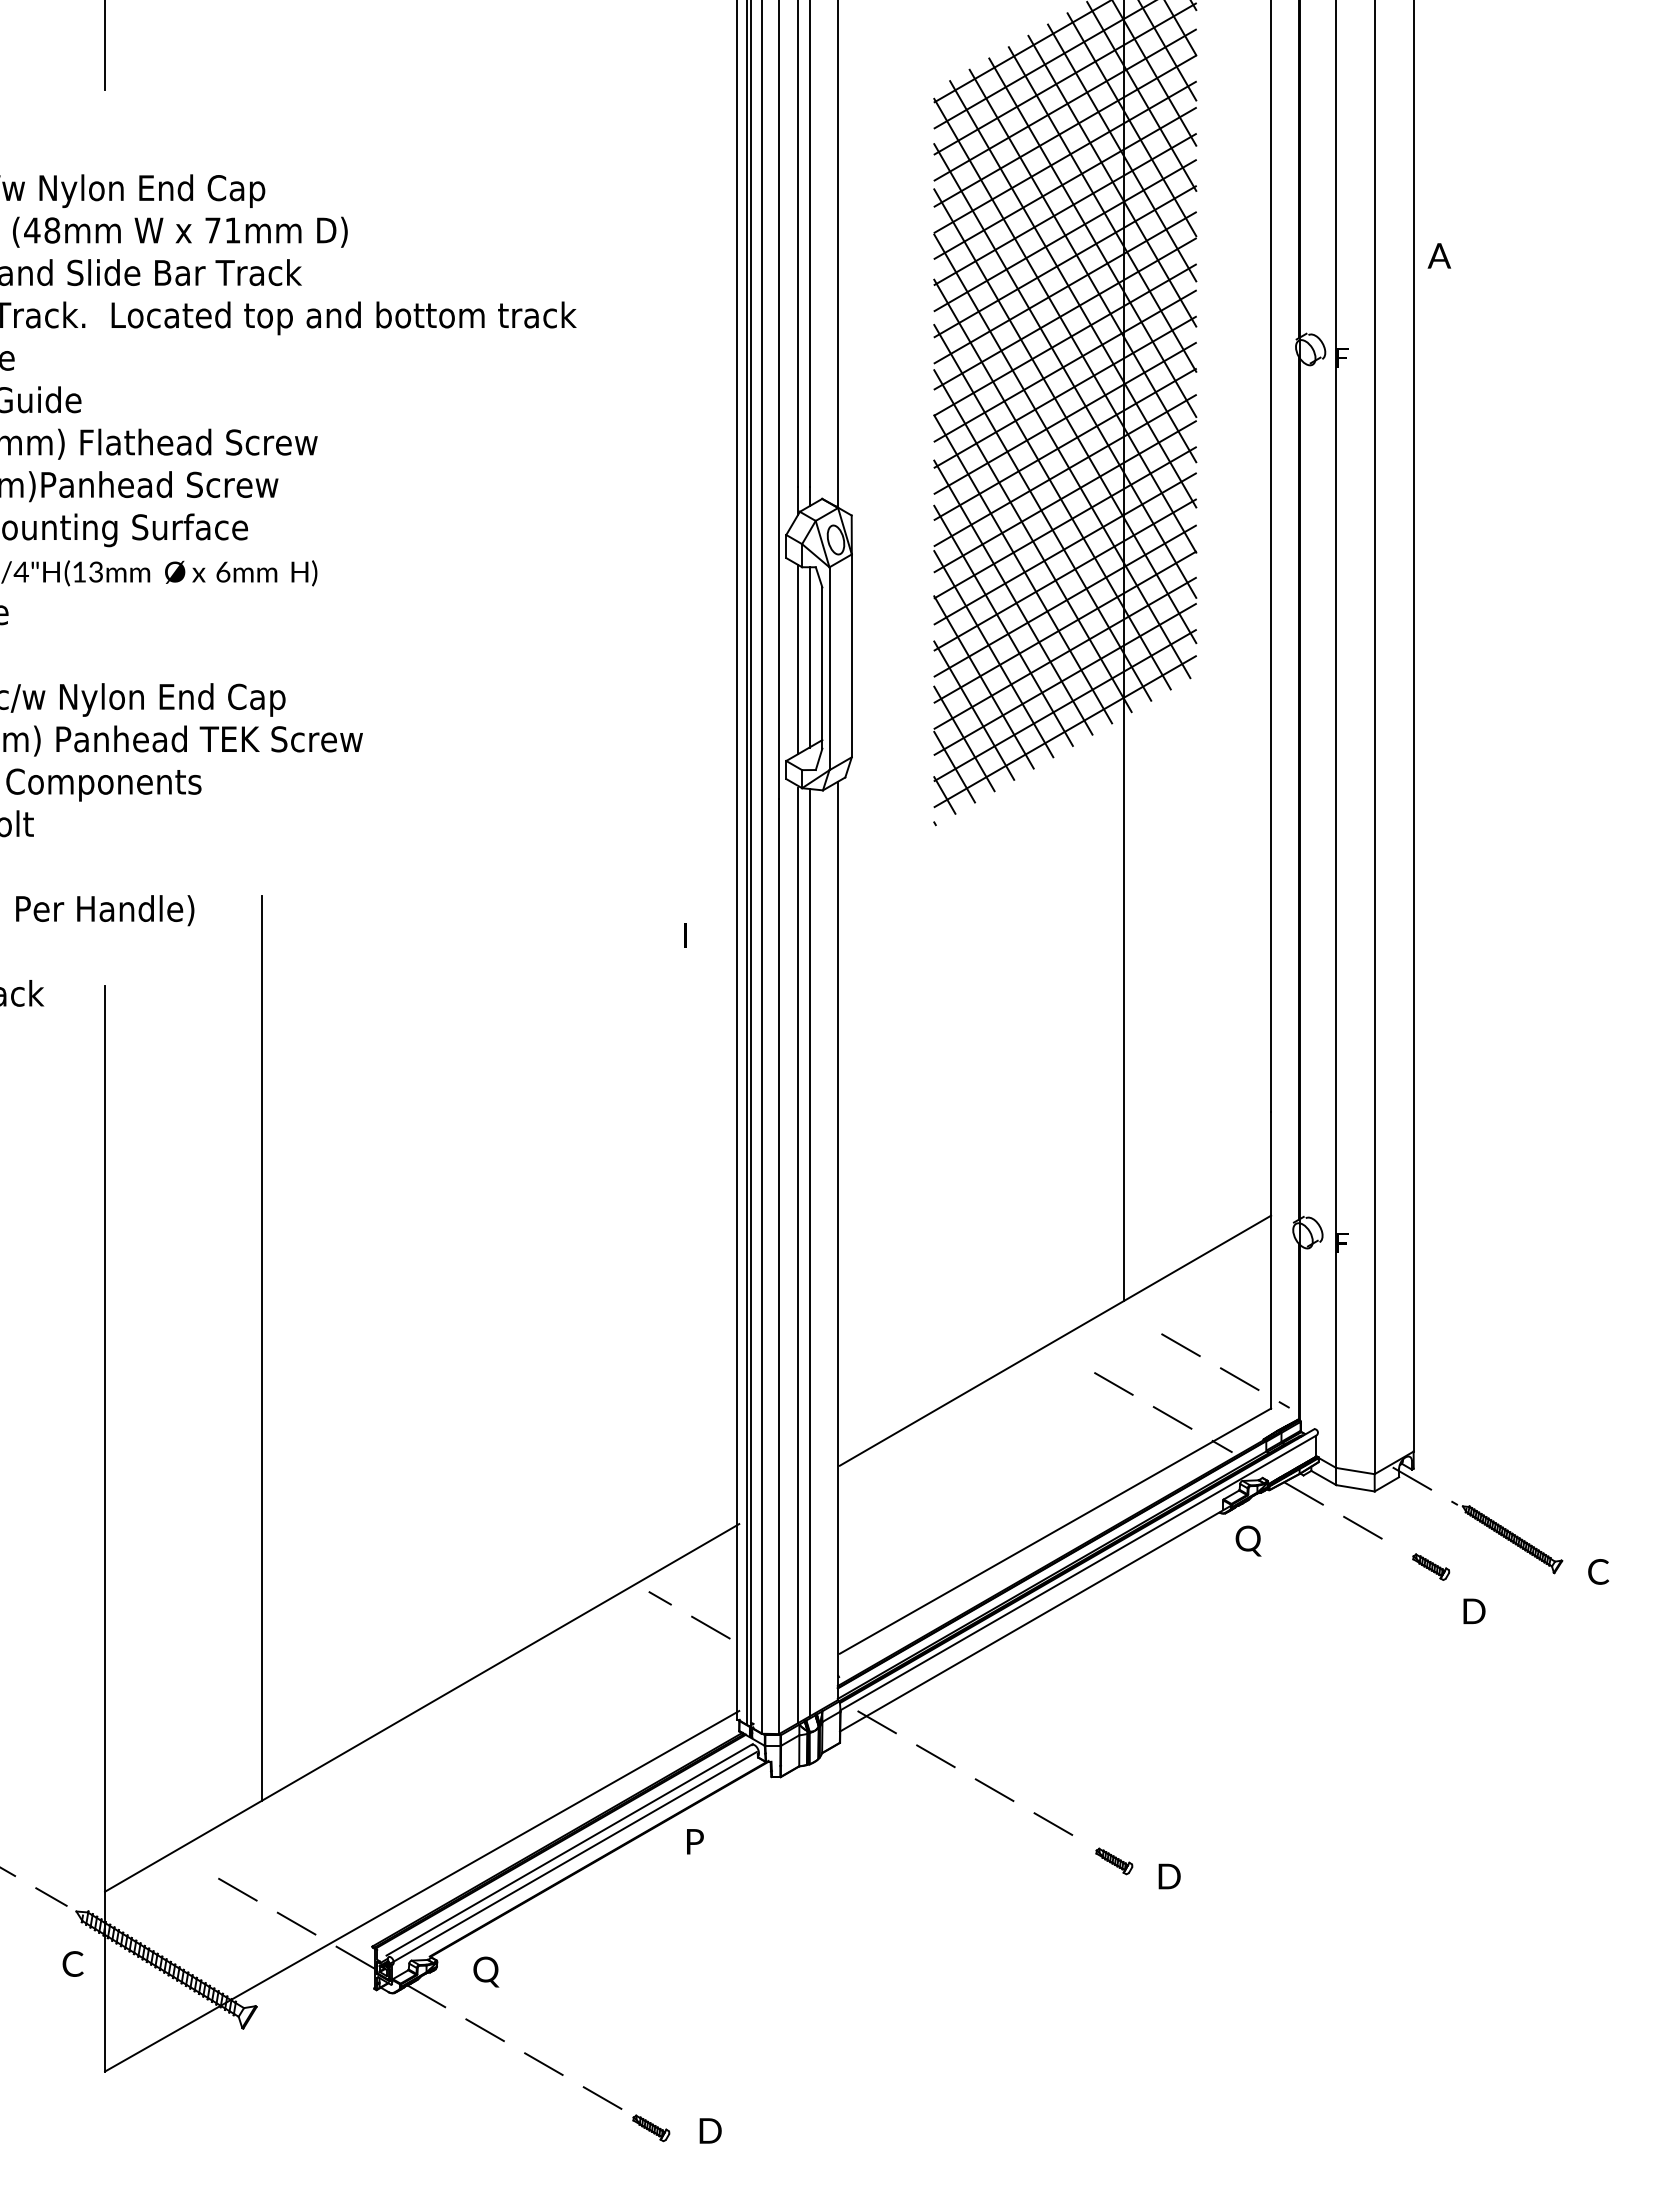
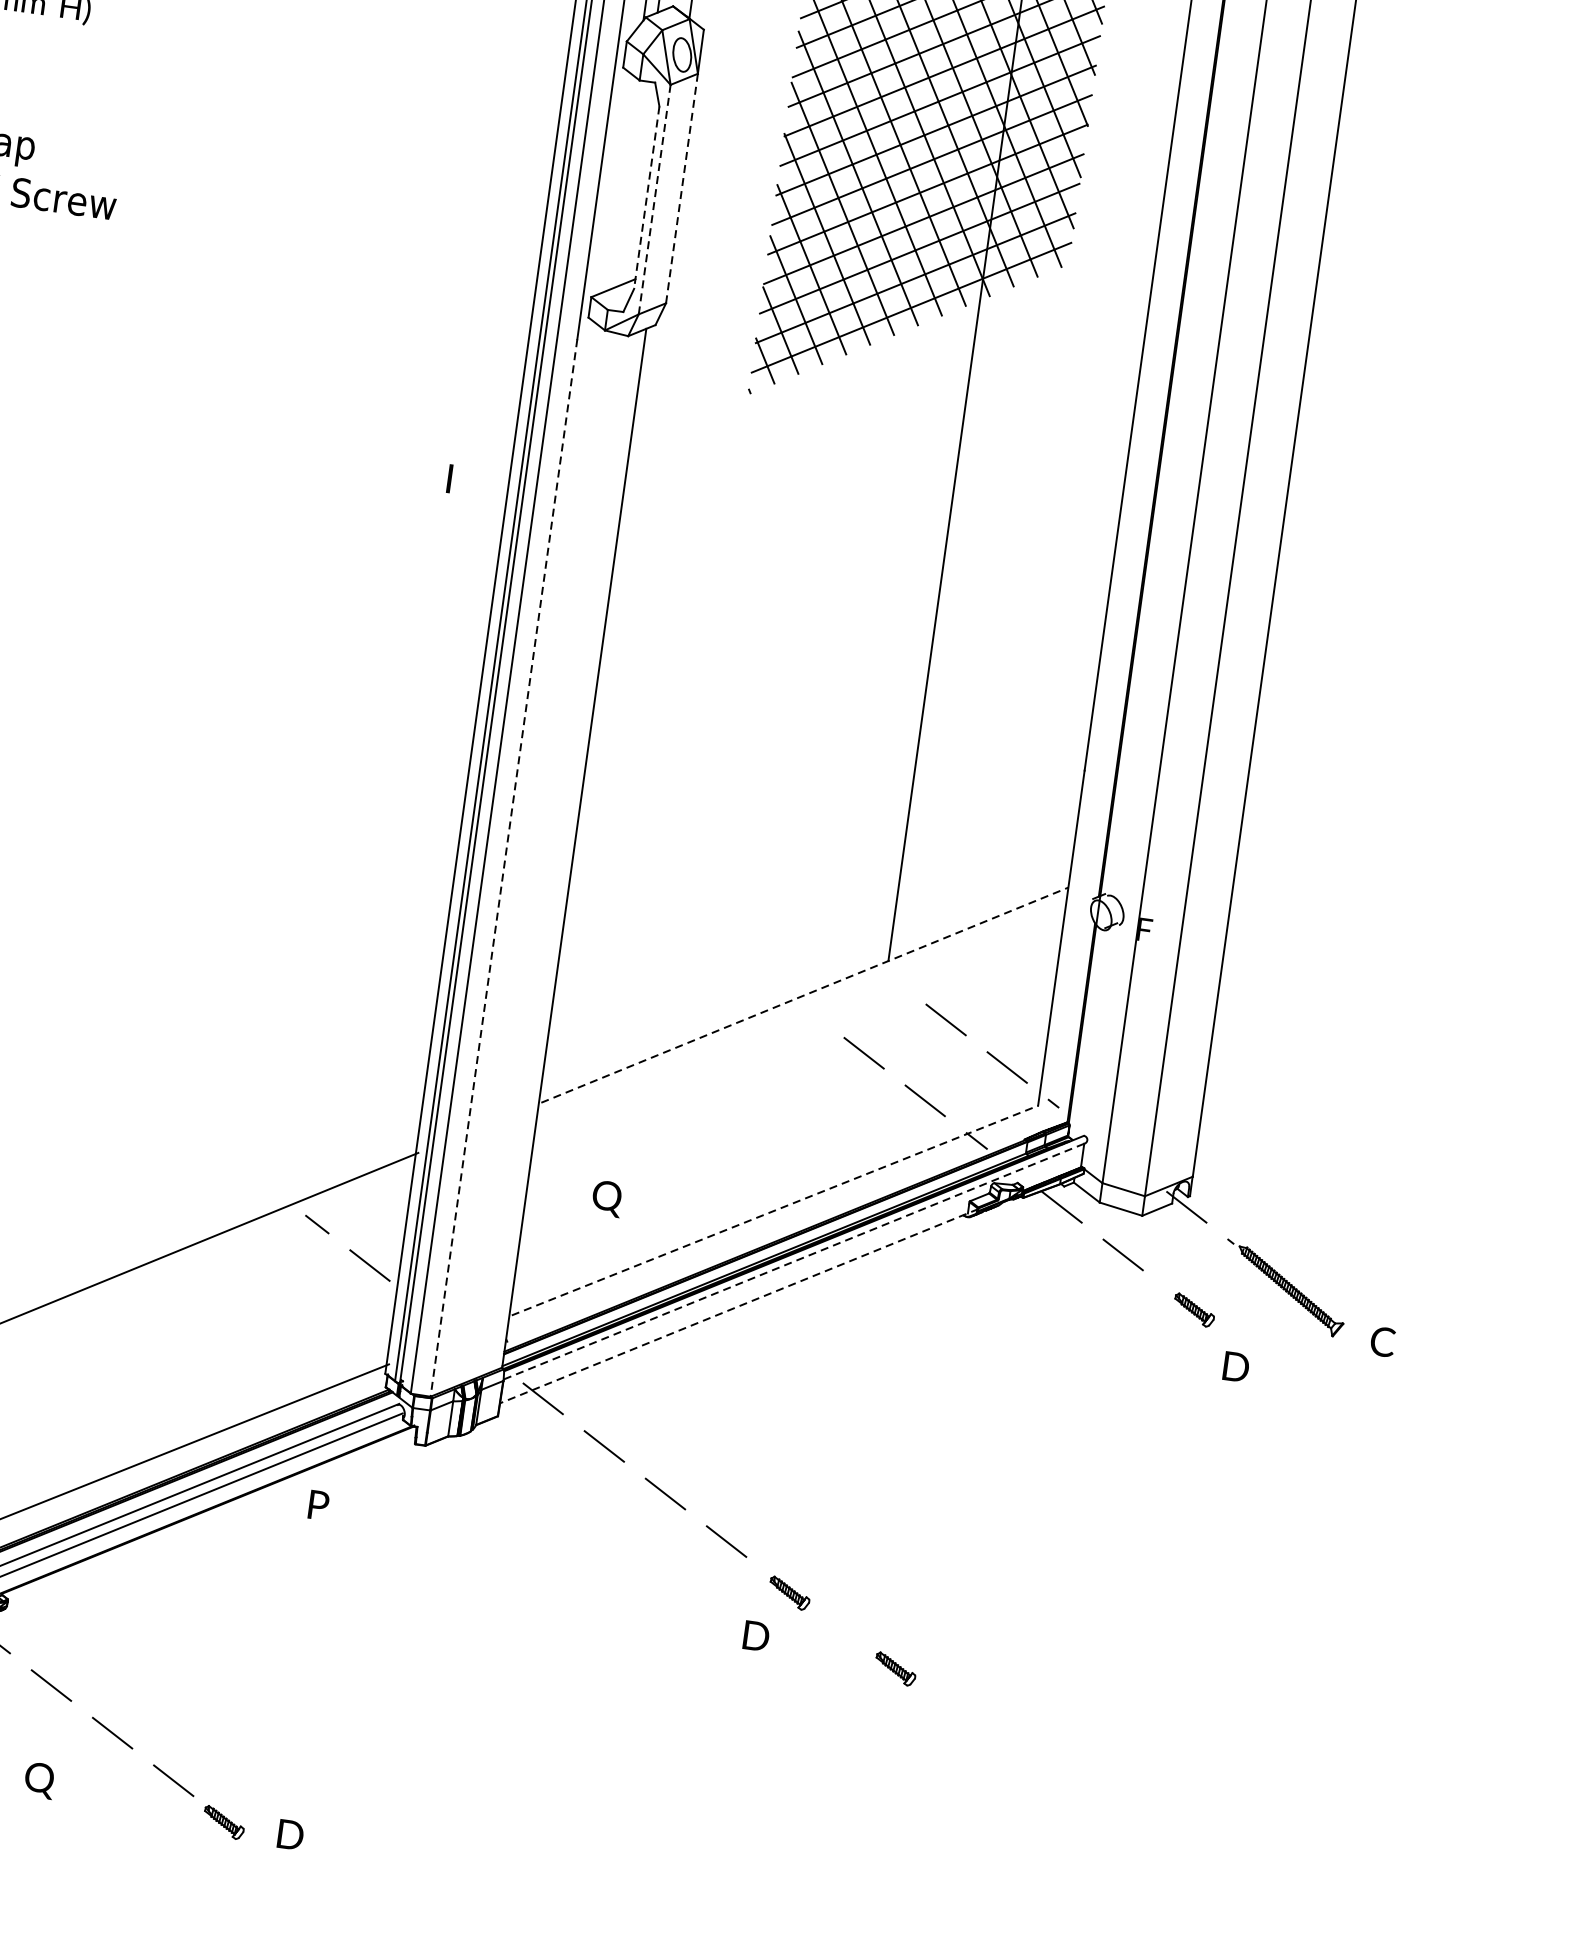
line: (851, 656) -> (681, 189), solid -> dashed
line: (809, 657) -> (633, 183), removed
line: (798, 659) -> (621, 184), removed
line: (822, 668) -> (646, 198), solid -> dashed
line: (829, 669) -> (654, 200), solid -> dashed
line: (809, 1252) -> (540, 856), removed
line: (798, 1255) -> (527, 858), removed
line: (779, 1267) -> (504, 869), solid -> dashed
line: (1055, 1340) -> (804, 994), solid -> dashed
line: (1055, 1530) -> (775, 1209), solid -> dashed
text: (1248, 1540) -> (607, 1198), moved
line: (1077, 1573) -> (793, 1261), solid -> dashed
line: (1035, 1618) -> (738, 1306), solid -> dashed
text: (1169, 1876) -> (756, 1636), moved
part: (1215, 1914) -> (895, 1669), added
text: (486, 1971) -> (39, 1780), moved

